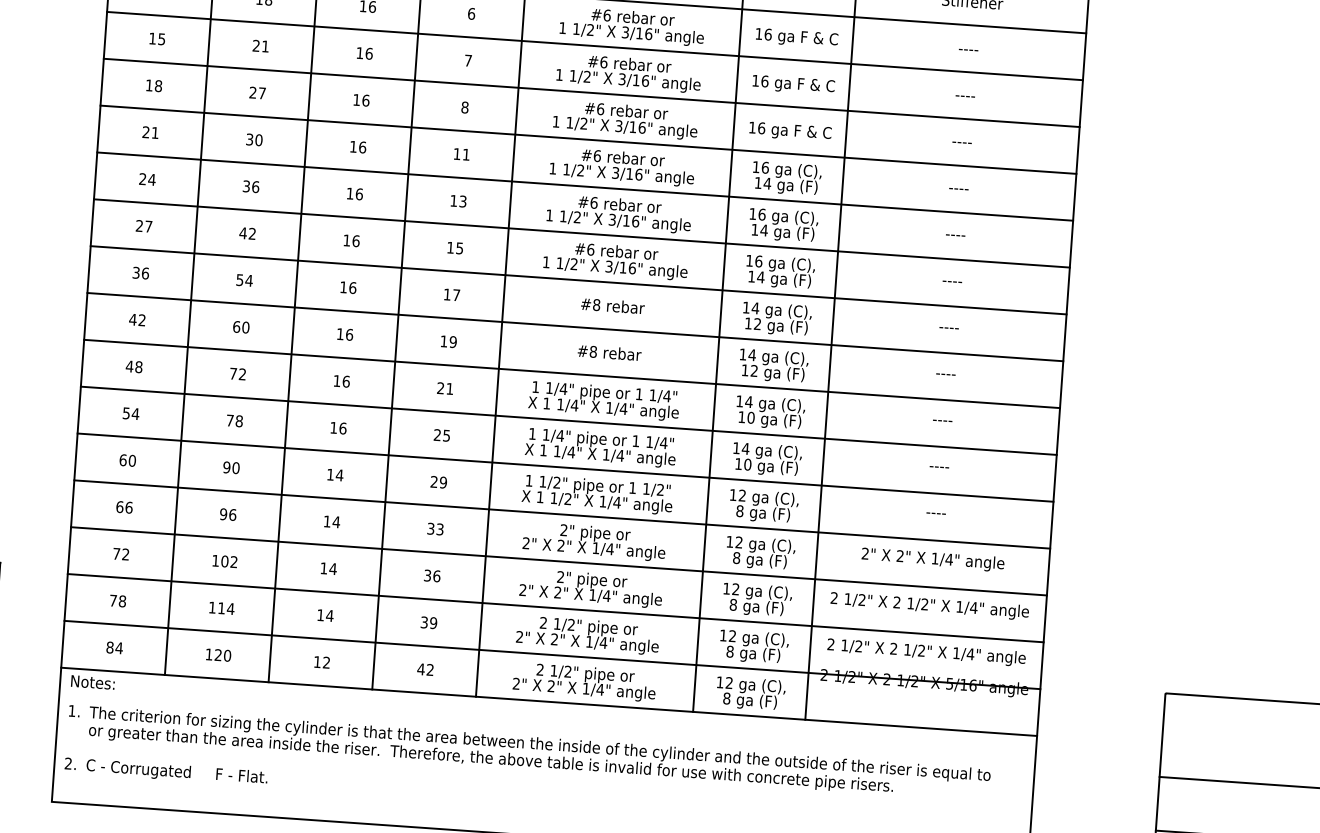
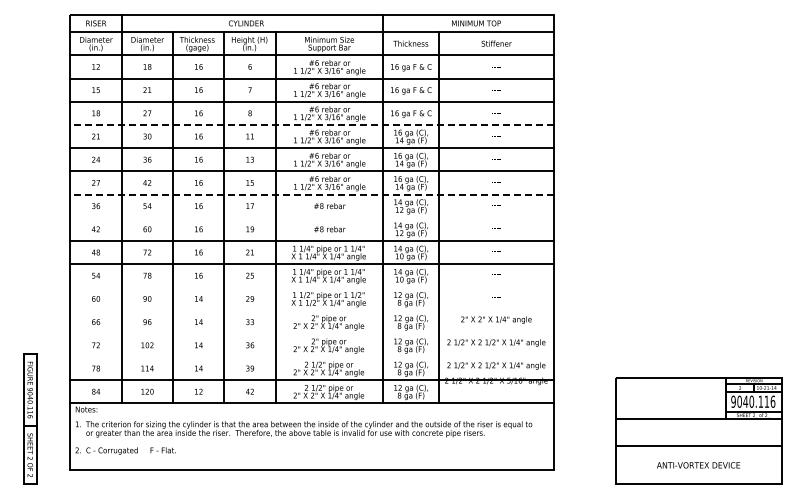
line: (589, 138) -> (312, 124), solid -> dashed
line: (579, 280) -> (312, 194), solid -> dashed
line: (574, 326) -> (311, 217), removed
line: (564, 467) -> (311, 287), removed
line: (561, 514) -> (311, 310), removed
line: (557, 560) -> (311, 333), removed
line: (554, 607) -> (311, 356), removed

